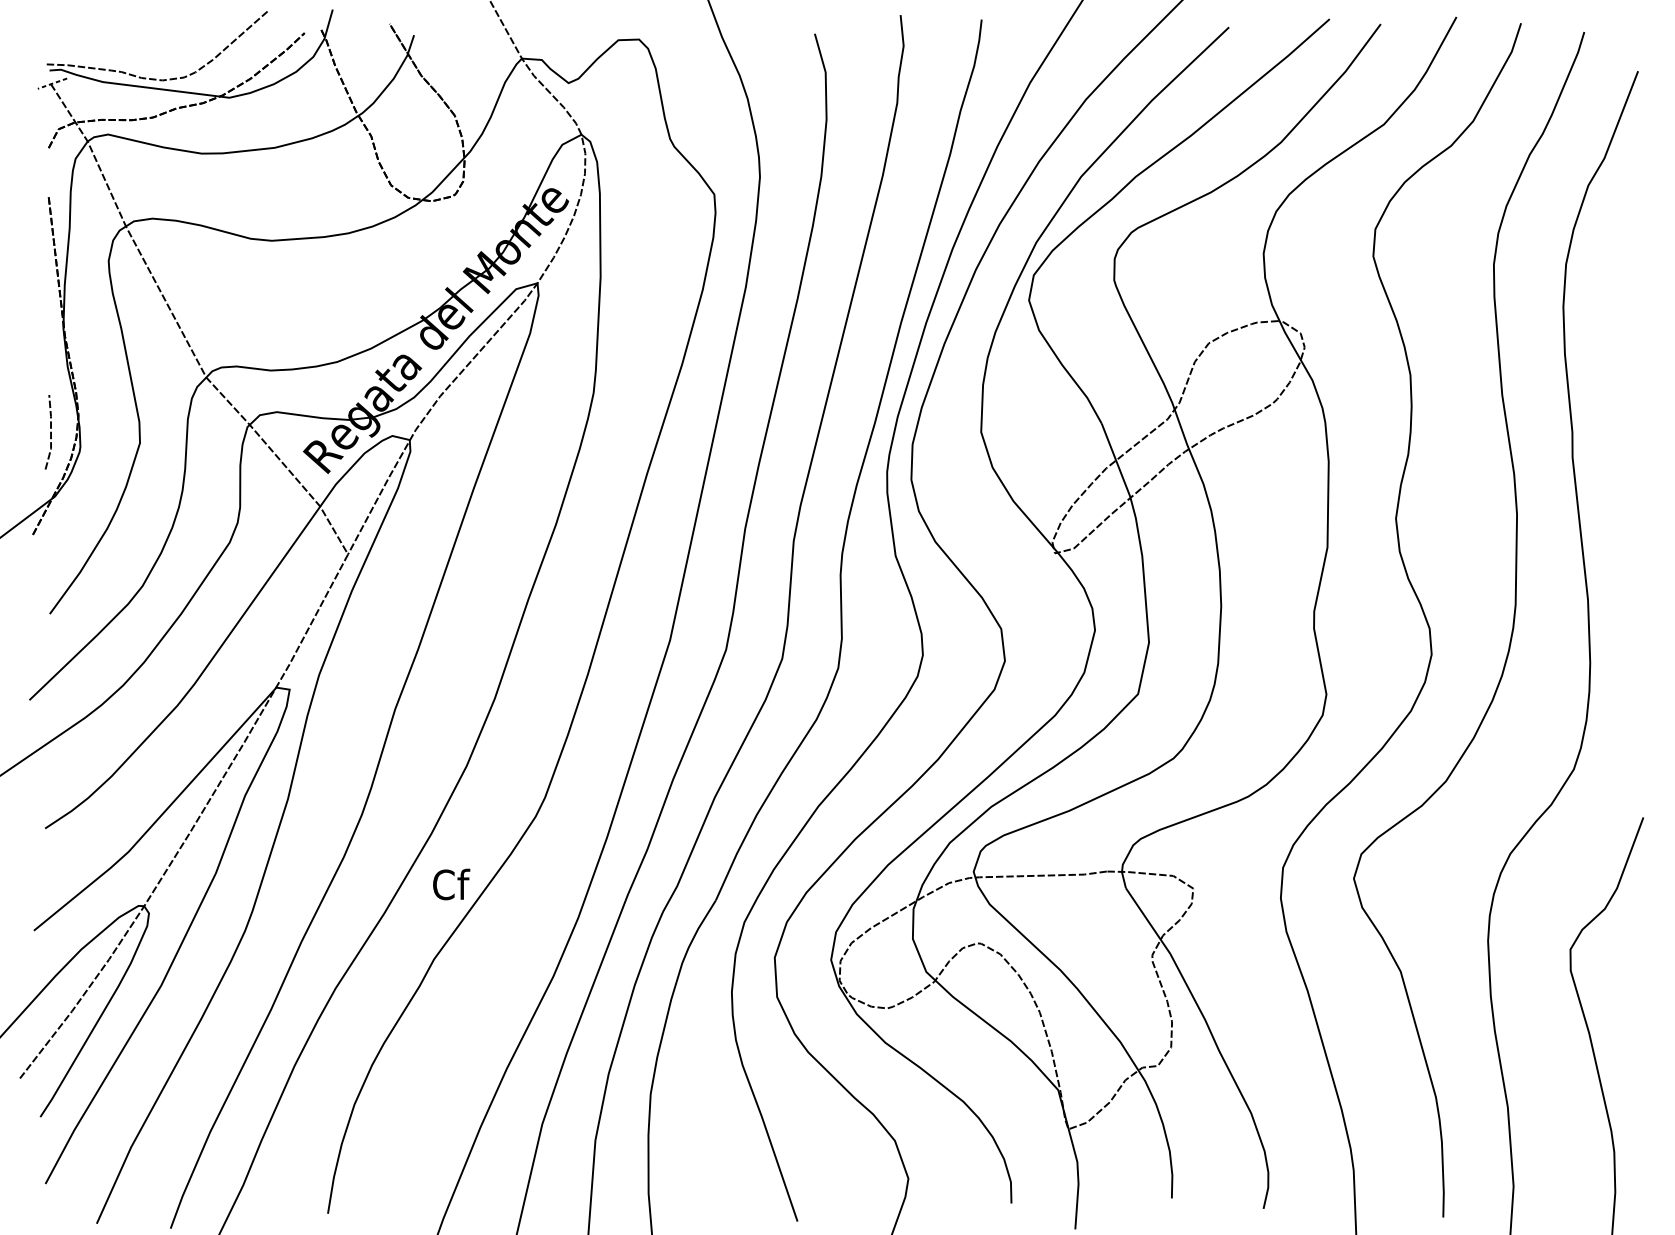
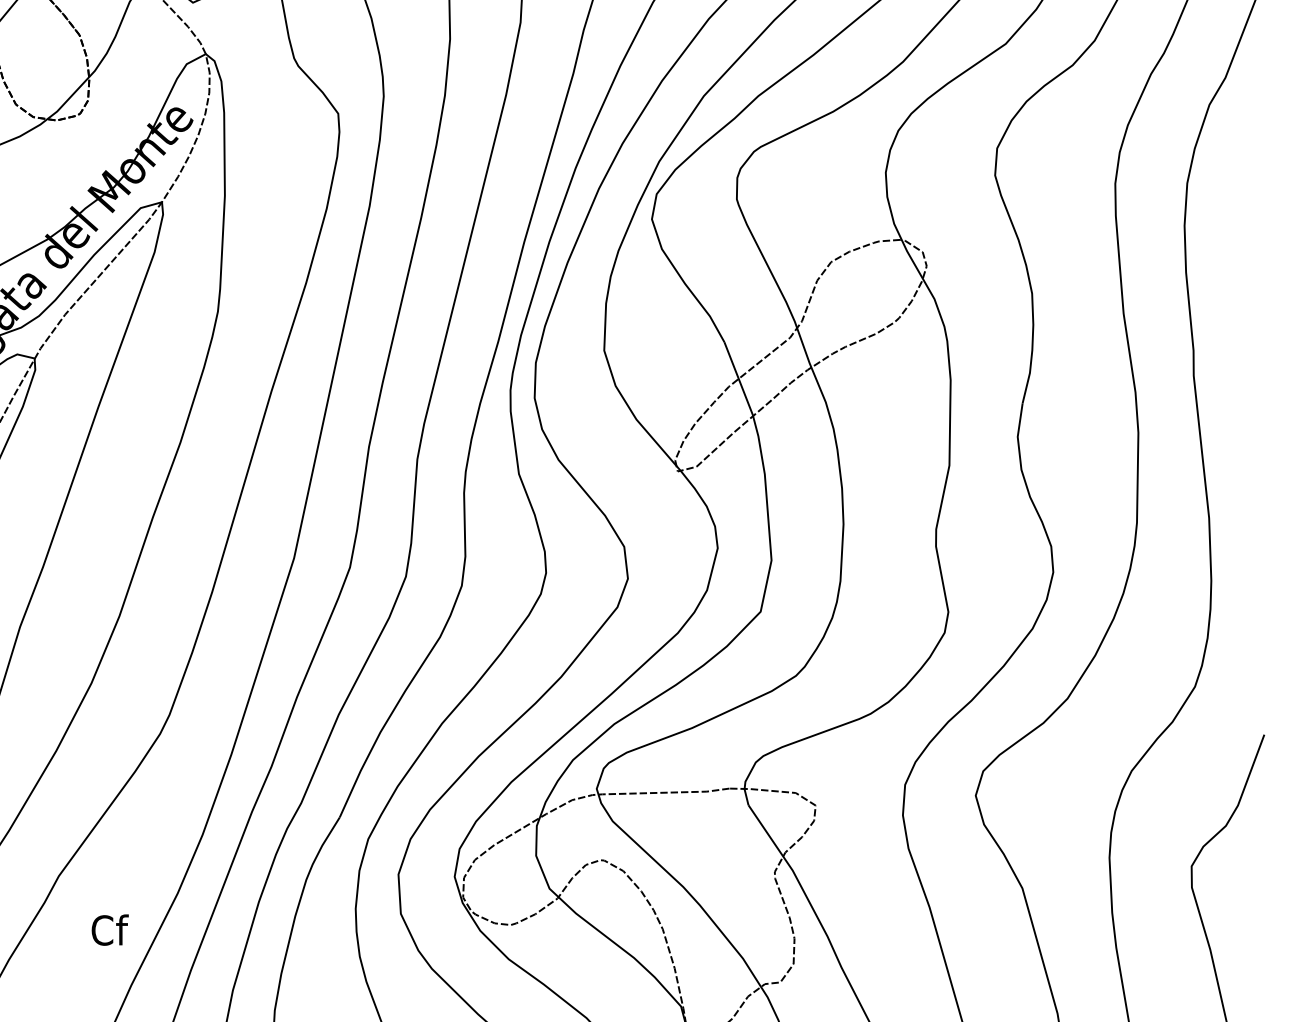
text: (451, 884) -> (110, 930), moved

